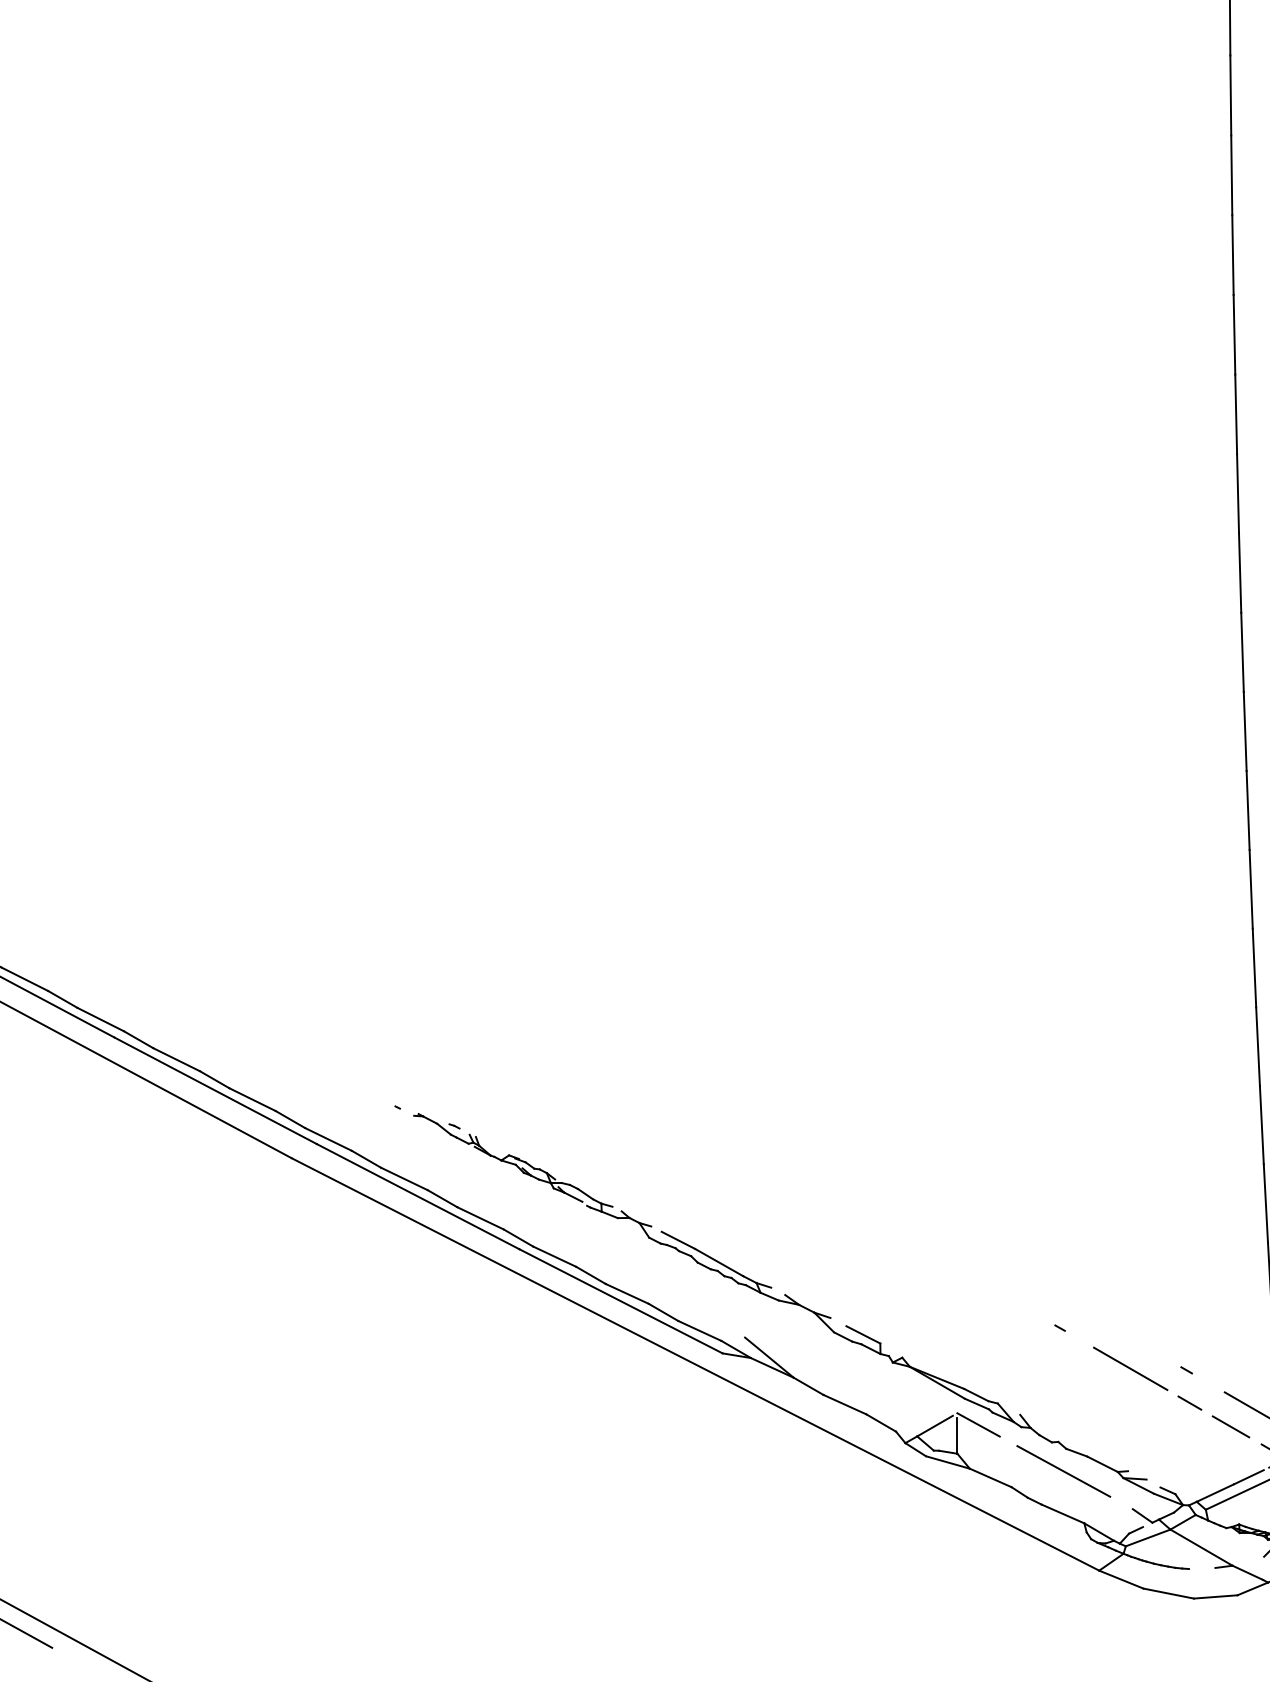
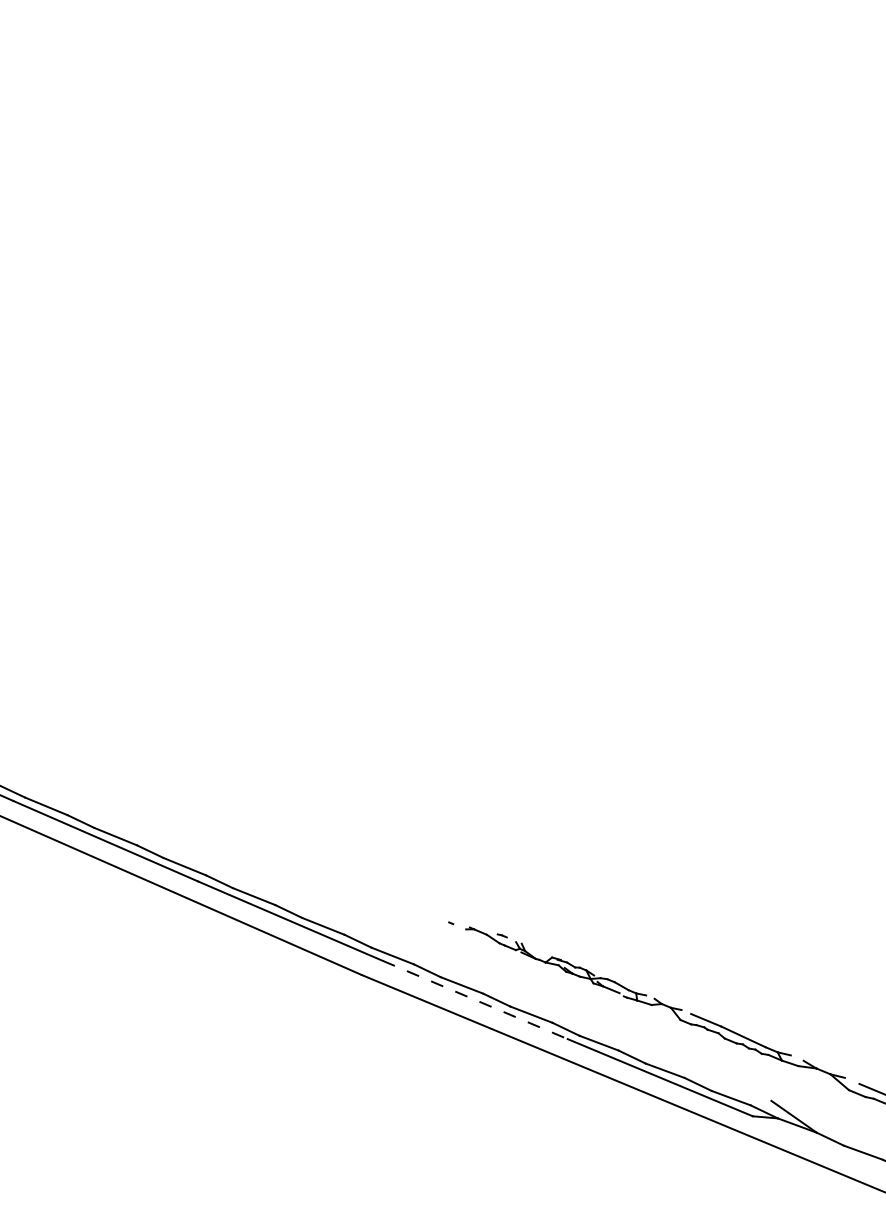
line: (418, 1196) -> (475, 999), solid -> dashed

